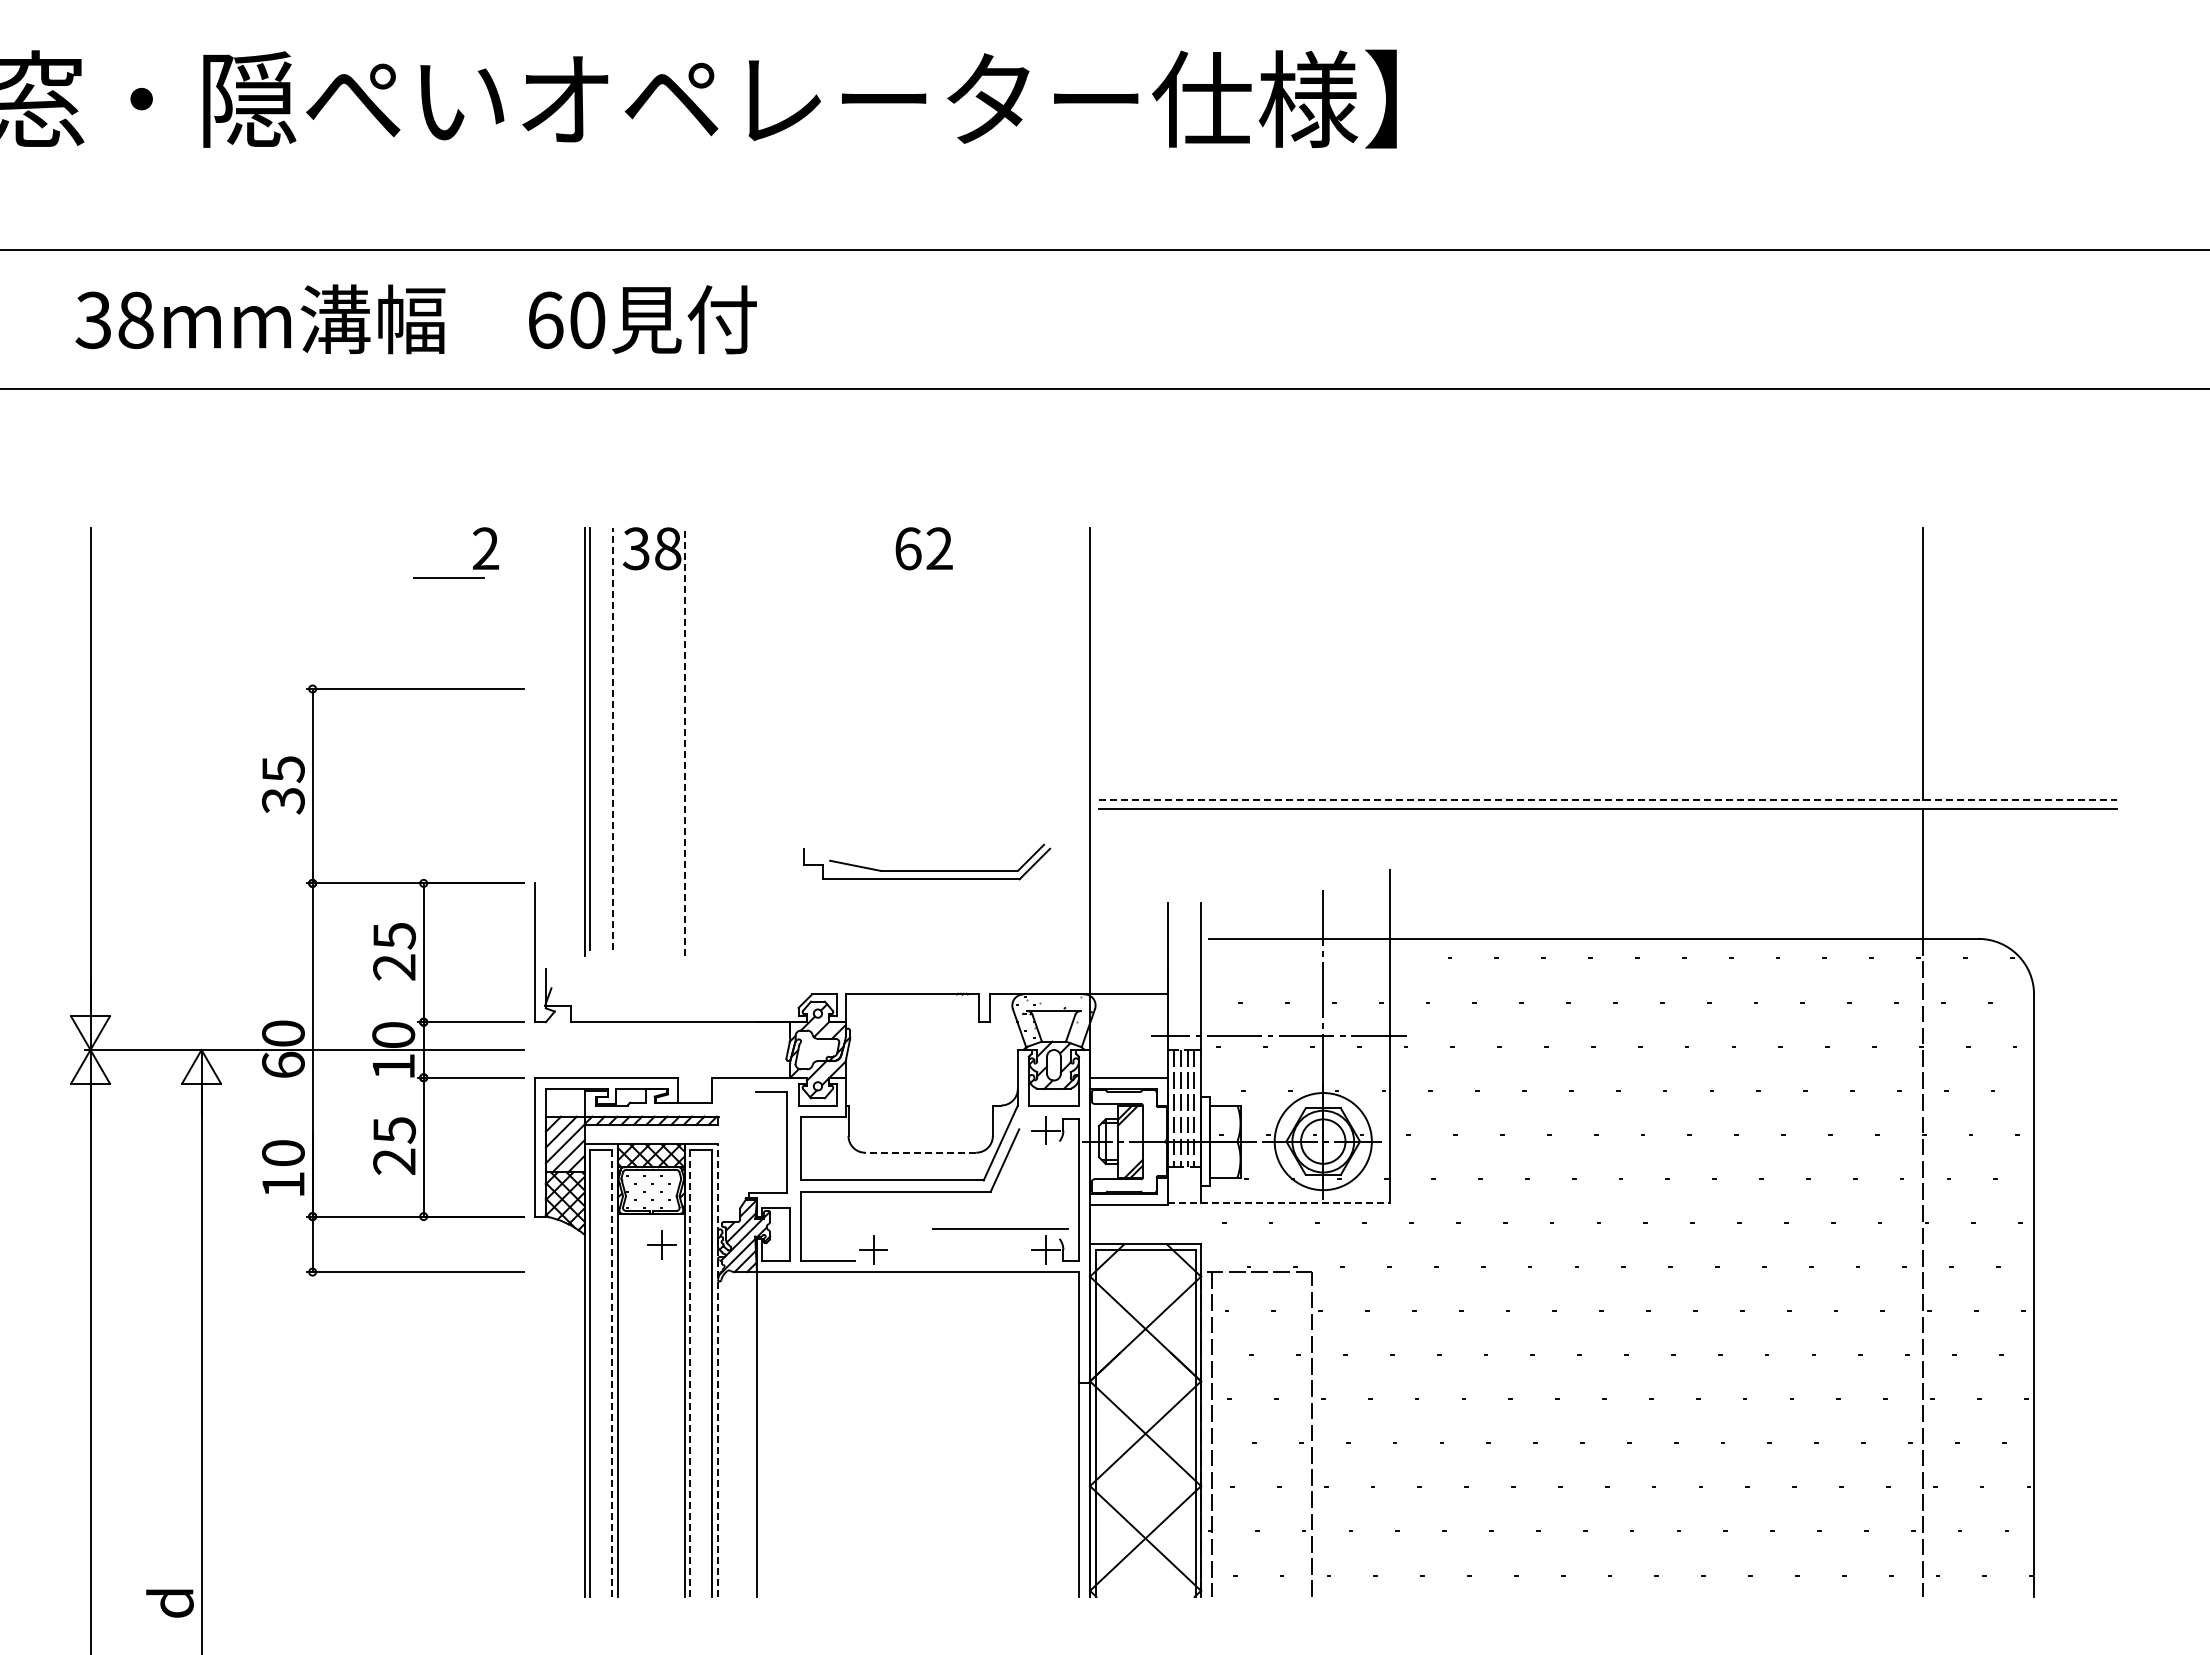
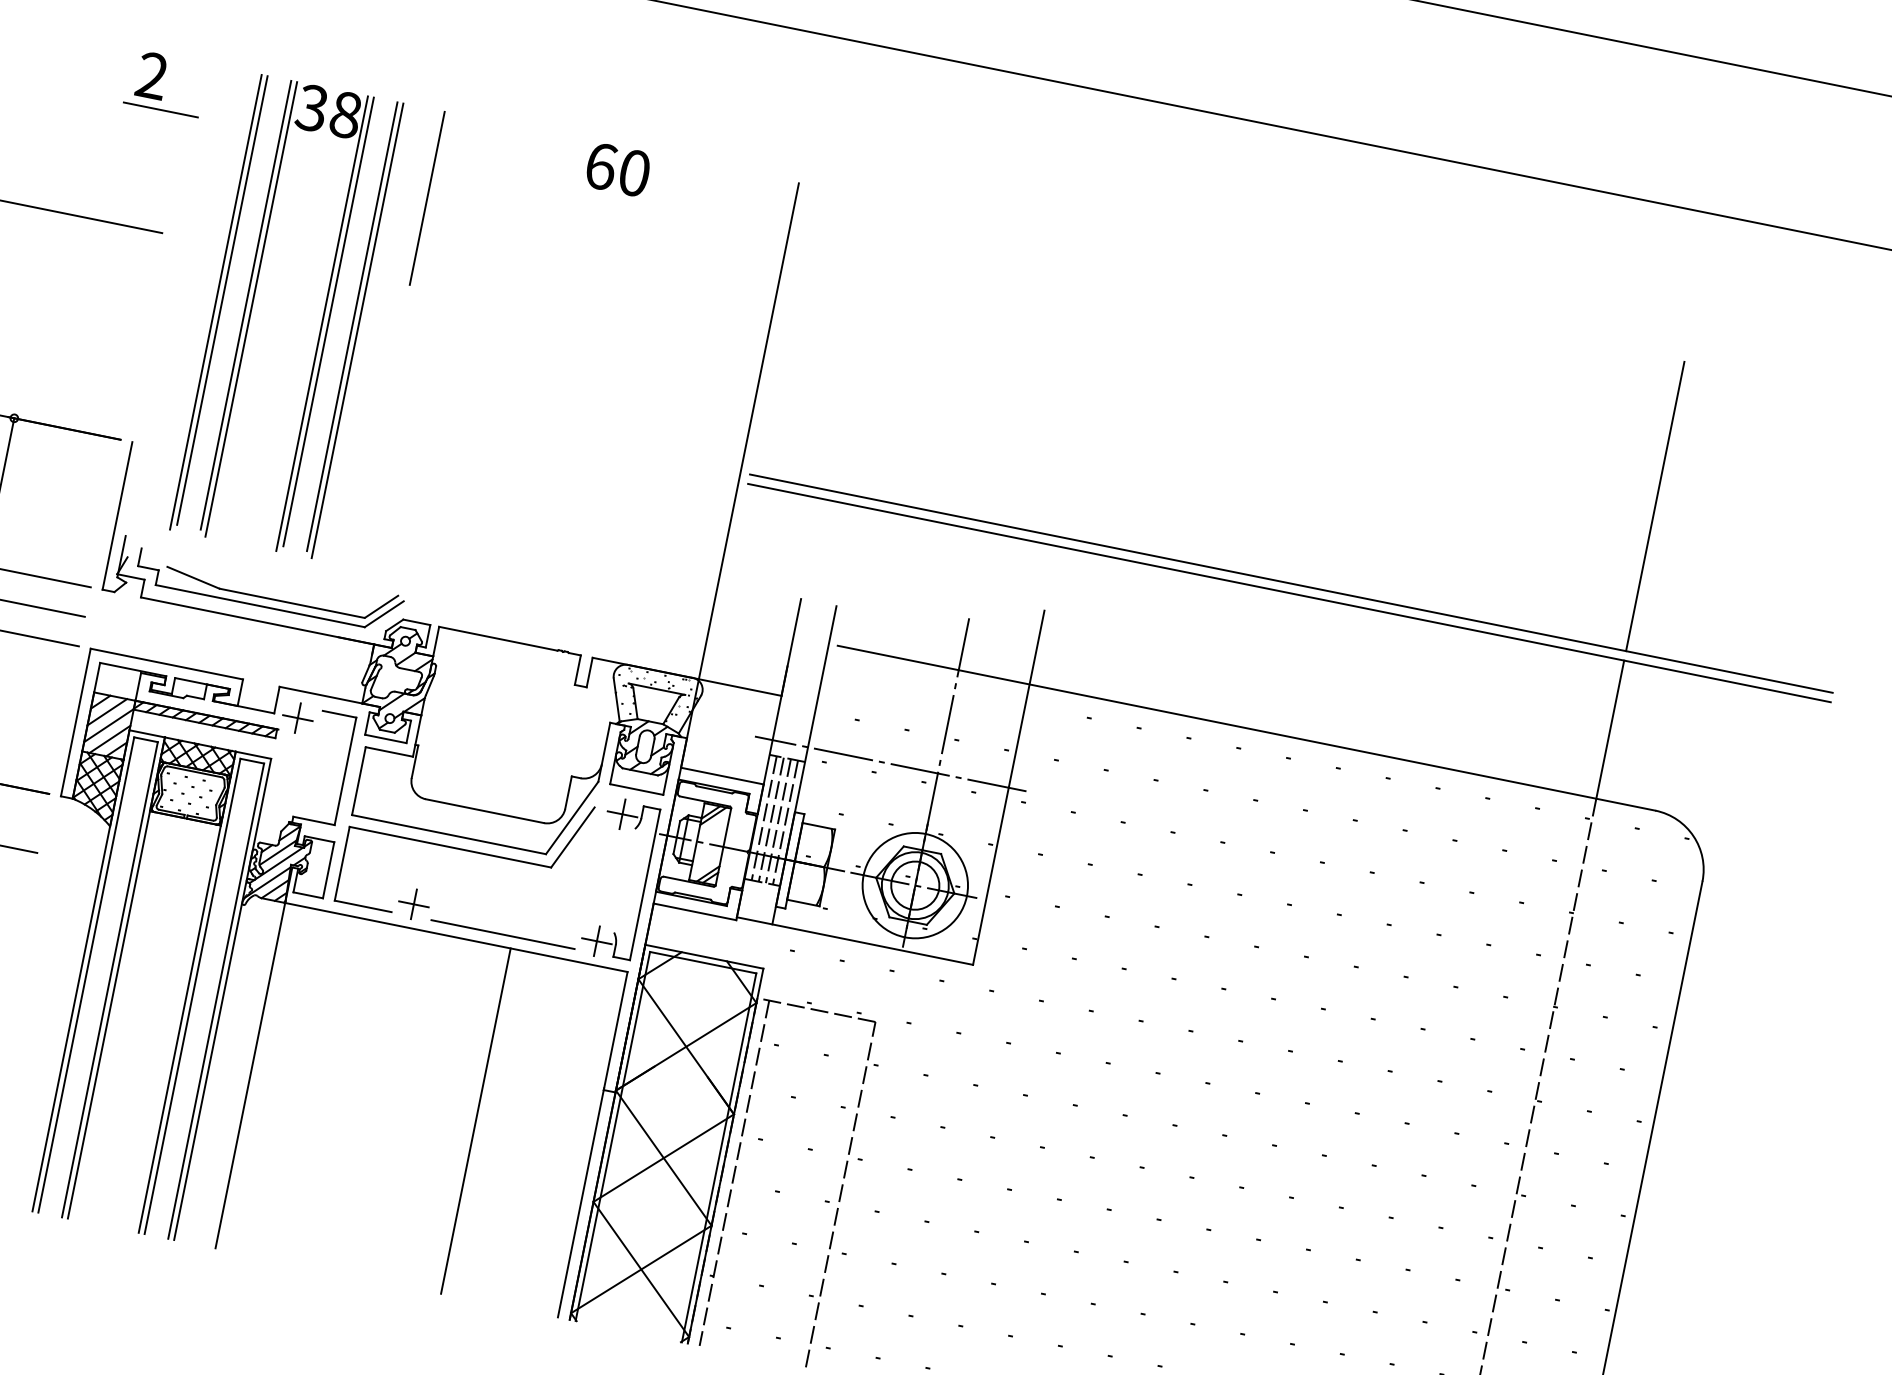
text: (939, 548) -> (634, 172), 62 -> 60
line: (448, 577) -> (160, 109), moved
line: (756, 609) -> (426, 198), added
line: (612, 738) -> (246, 304), dashed -> solid
line: (690, 739) -> (328, 322), added
line: (712, 739) -> (352, 327), added
line: (618, 741) -> (251, 309), added
line: (684, 741) -> (321, 323), dashed -> solid
line: (718, 741) -> (358, 330), added
line: (1608, 800) -> (1291, 584), dashed -> solid
part: (927, 870) -> (268, 598), moved
line: (920, 1152) -> (484, 810), dashed -> solid
line: (1279, 1202) -> (855, 940), dashed -> solid
line: (1000, 1228) -> (503, 934), moved
part: (661, 1244) -> (297, 717), moved
line: (717, 1370) -> (222, 999), dashed -> solid
line: (612, 1373) -> (109, 979), dashed -> solid
line: (690, 1373) -> (192, 996), dashed -> solid
line: (969, 1434) -> (476, 1121), added

